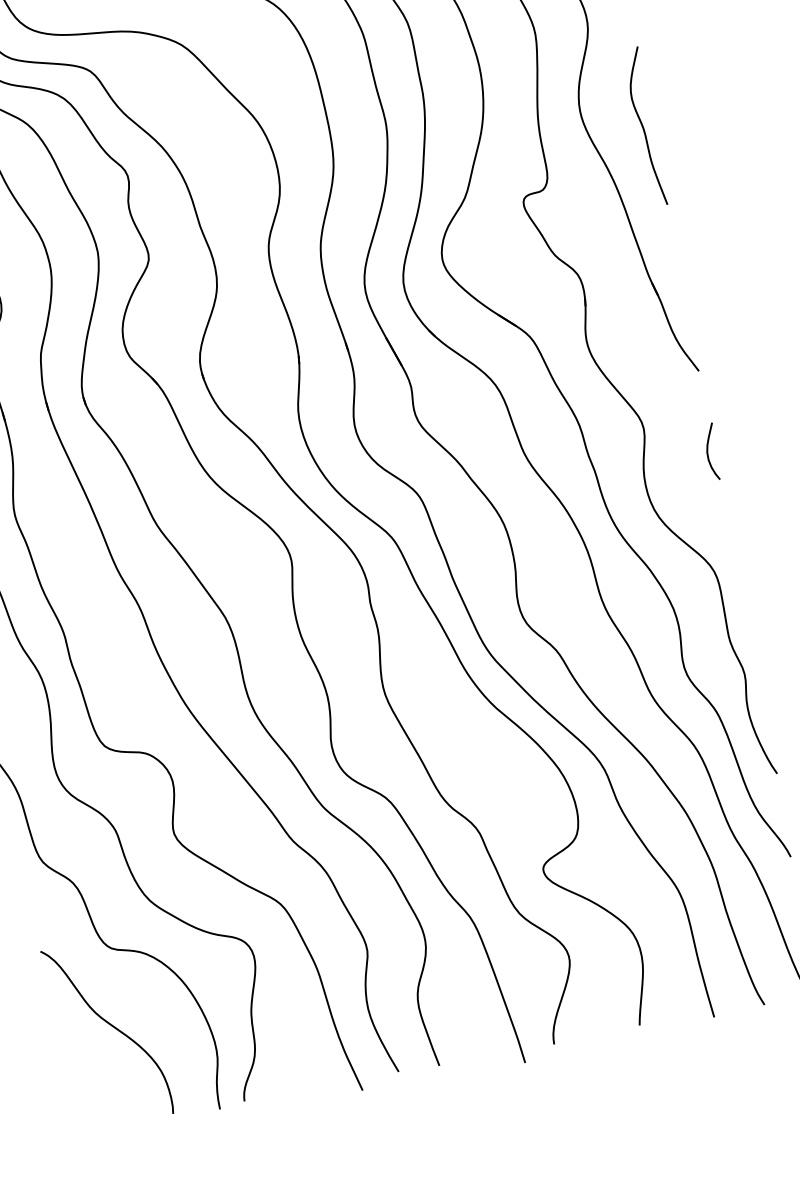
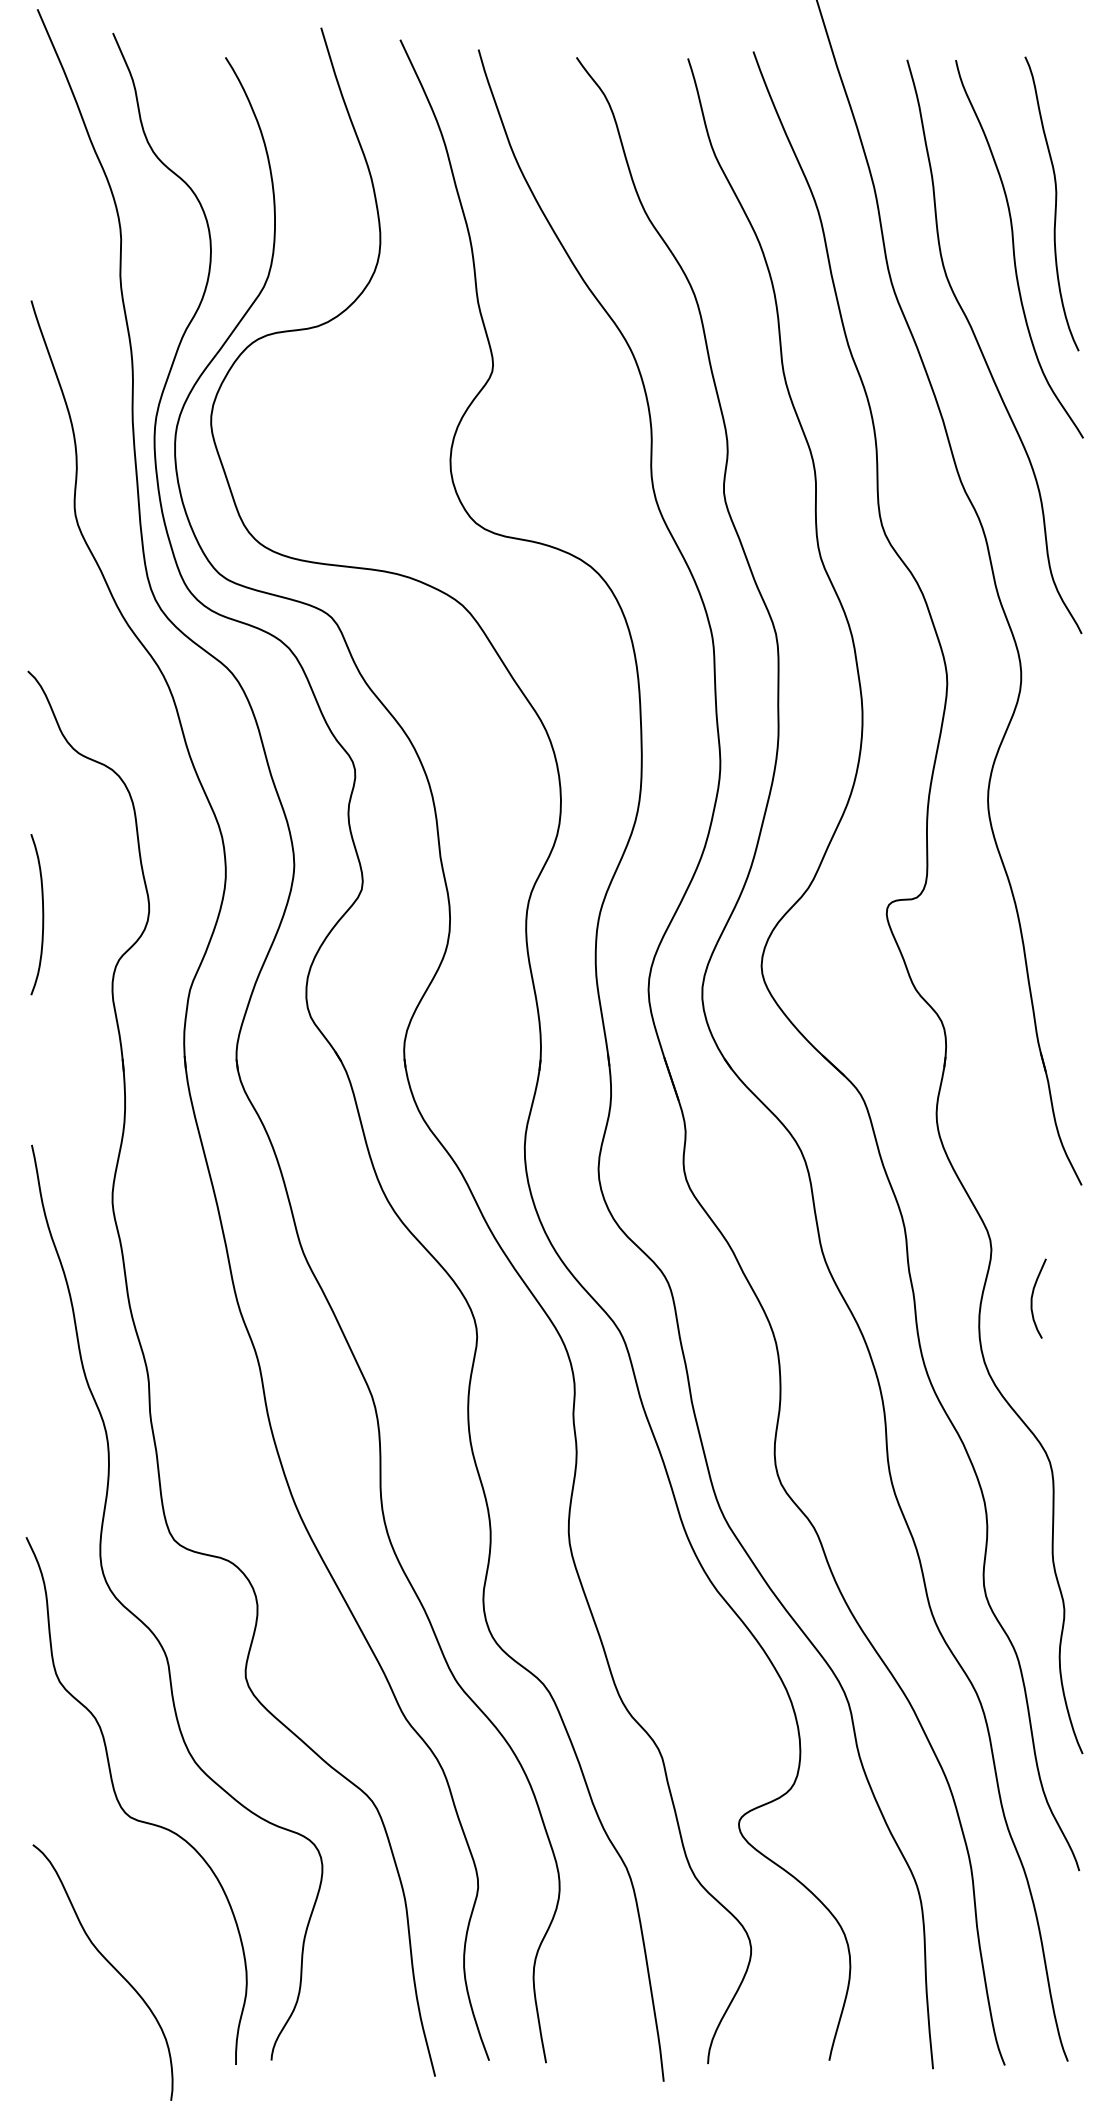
curve: (643, 127) -> (1070, 838), removed
curve: (708, 450) -> (1033, 1295), moved
curve: (111, 1025) -> (109, 1964), moved

